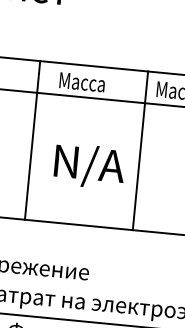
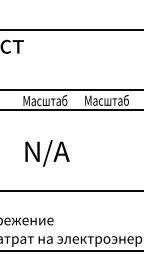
text: (108, 84) -> (54, 100), Масса -> Масштаб
line: (33, 140) -> (10, 140), removed
line: (140, 150) -> (78, 140), removed

